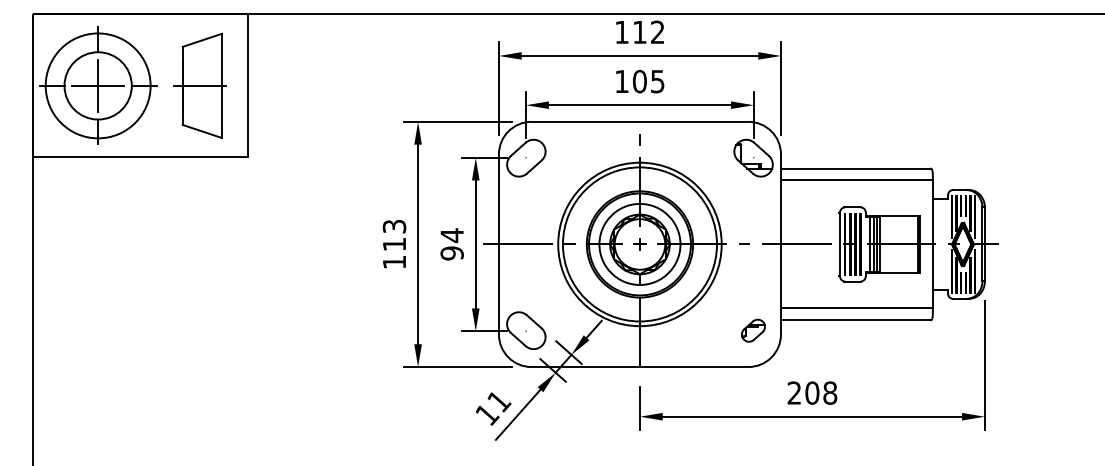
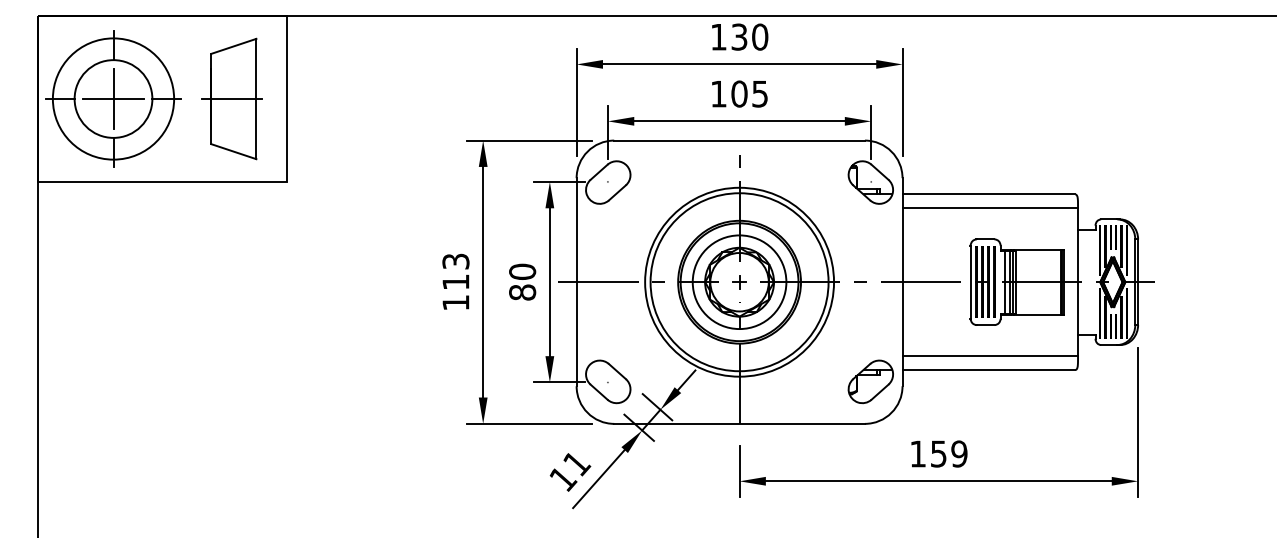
text: (648, 31) -> (749, 36), 112 -> 130
text: (452, 243) -> (522, 281), 94 -> 80
part: (753, 330) -> (870, 381), size x1.67
text: (812, 392) -> (938, 453), 208 -> 159

